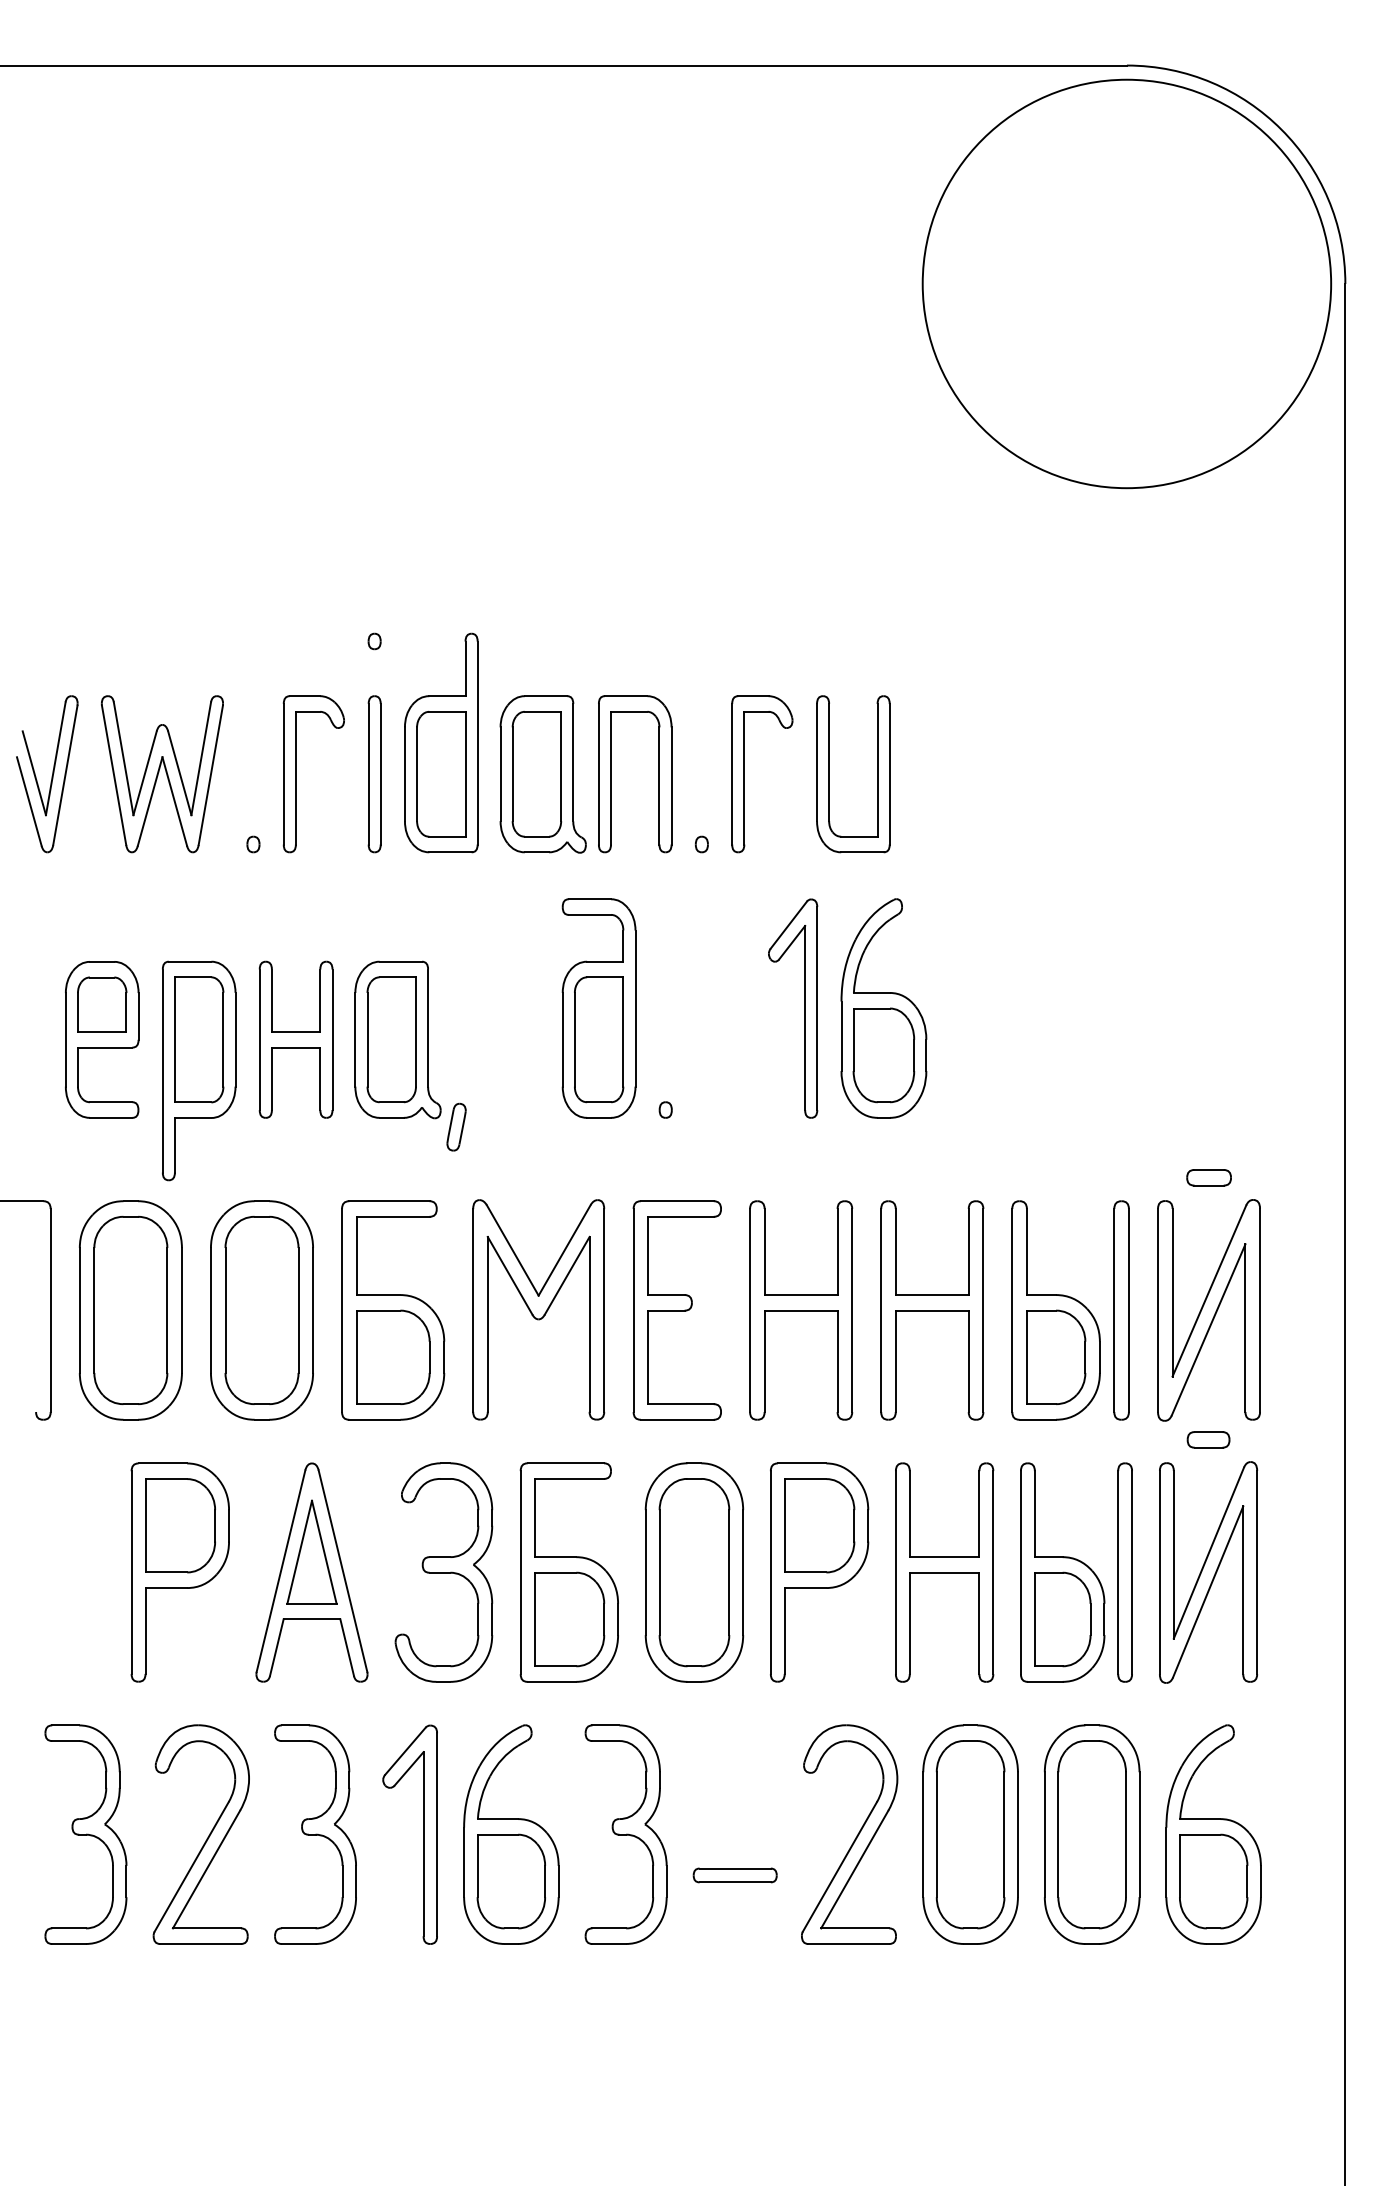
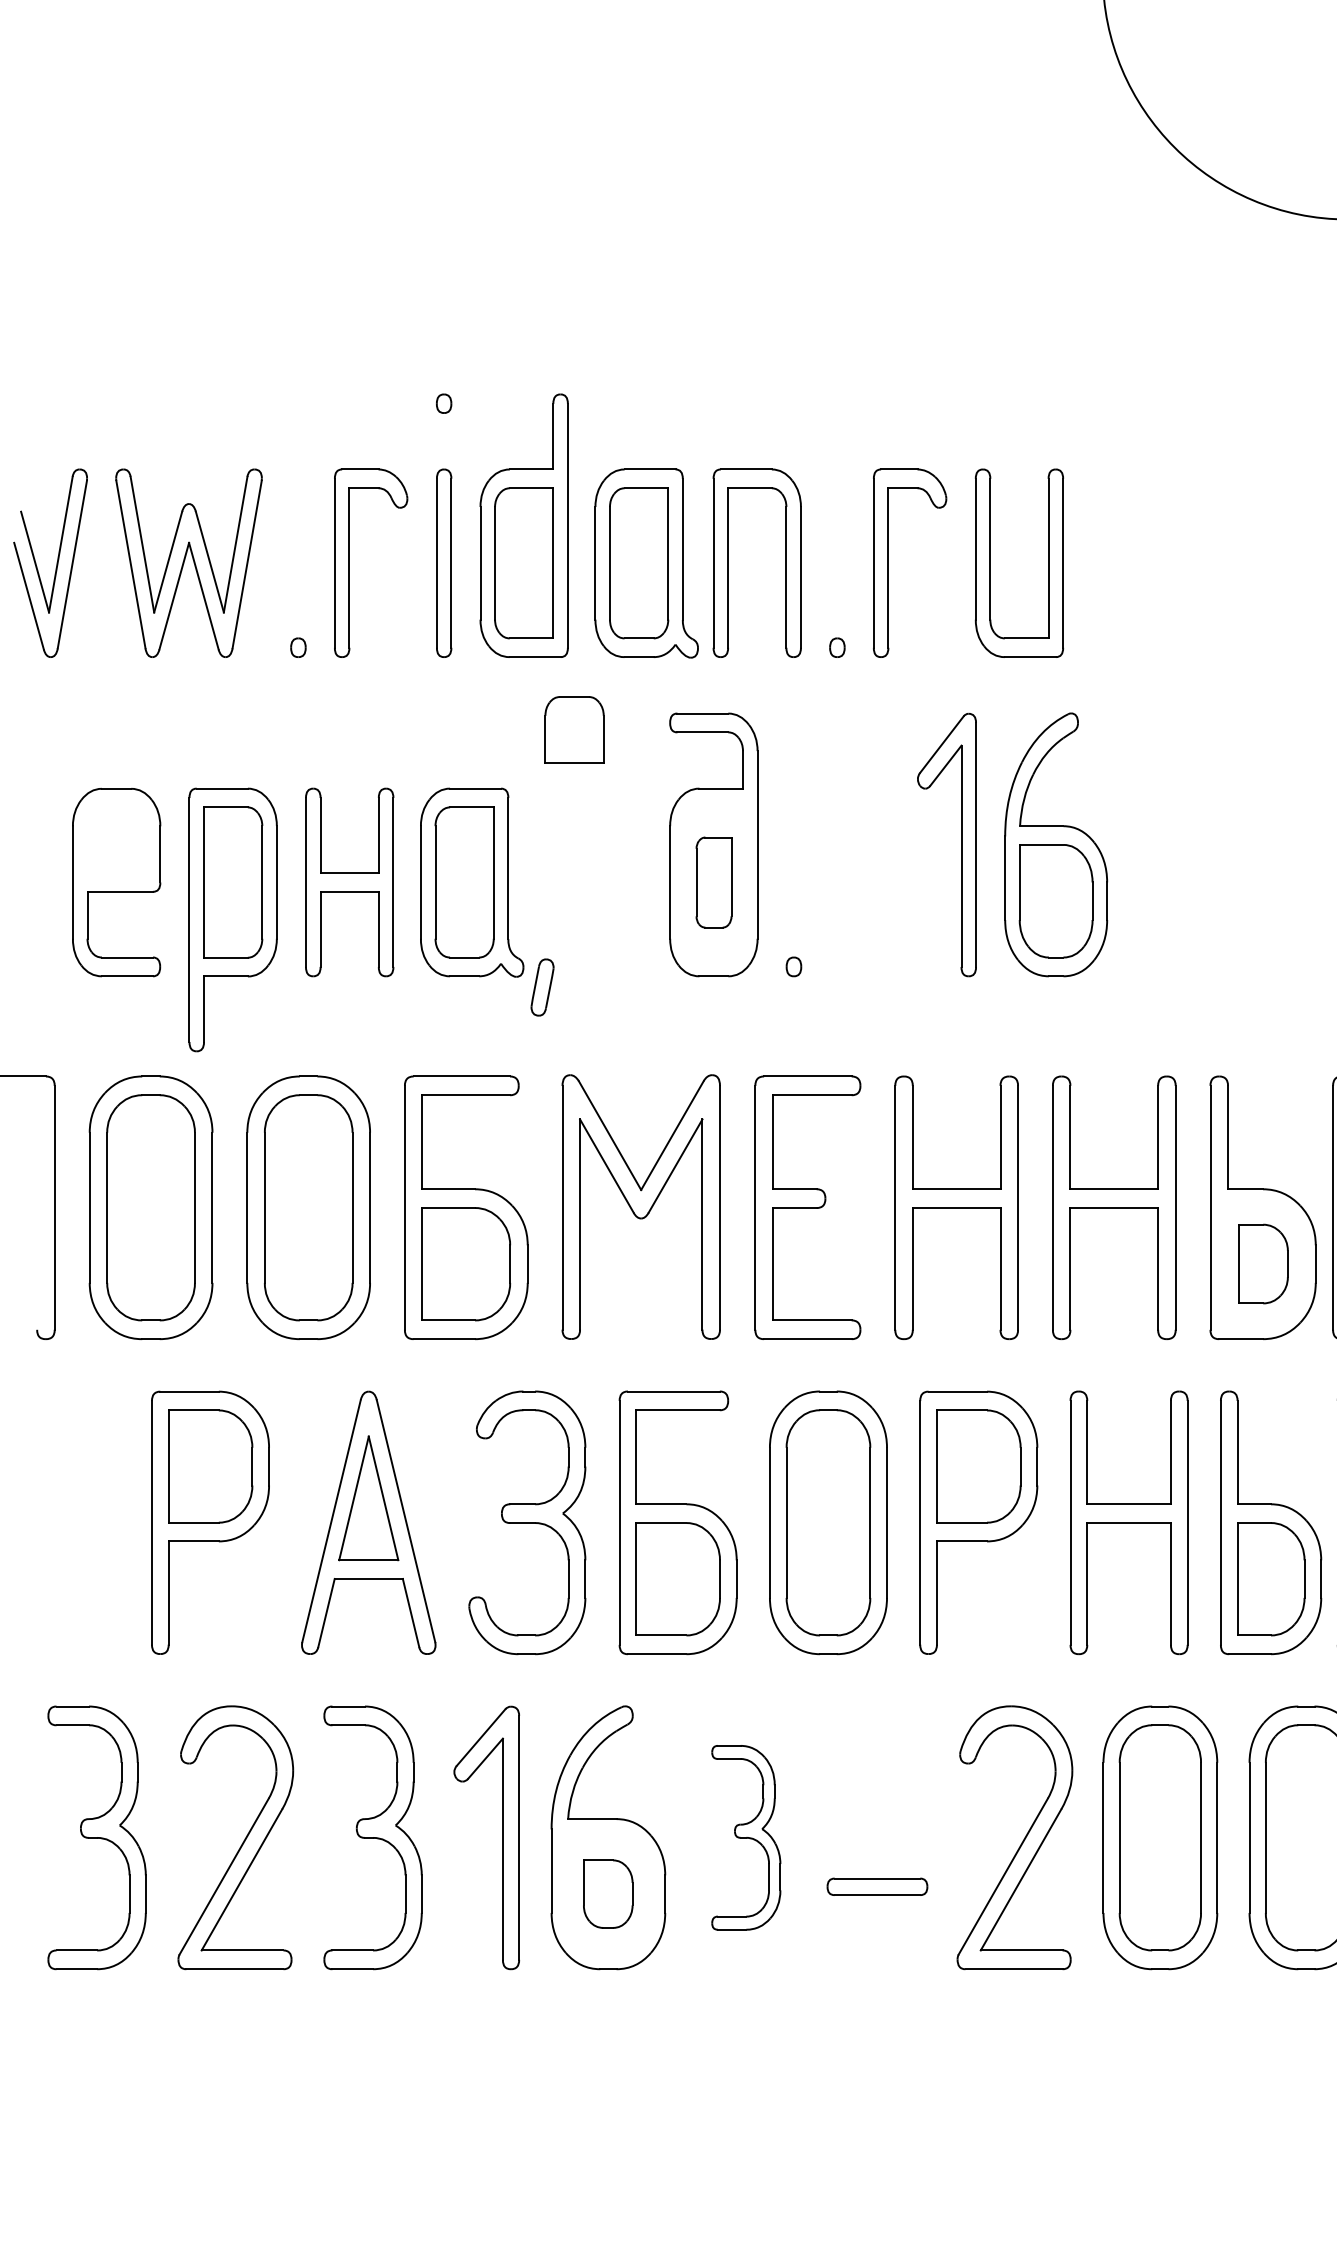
part: (102, 1004) -> (574, 729), moved
part: (599, 1039) -> (714, 882), size x0.6
part: (1056, 1356) -> (1263, 1263), size x0.7
part: (625, 1834) -> (745, 1837), size x0.7
part: (510, 1881) -> (607, 1894), size x0.6

